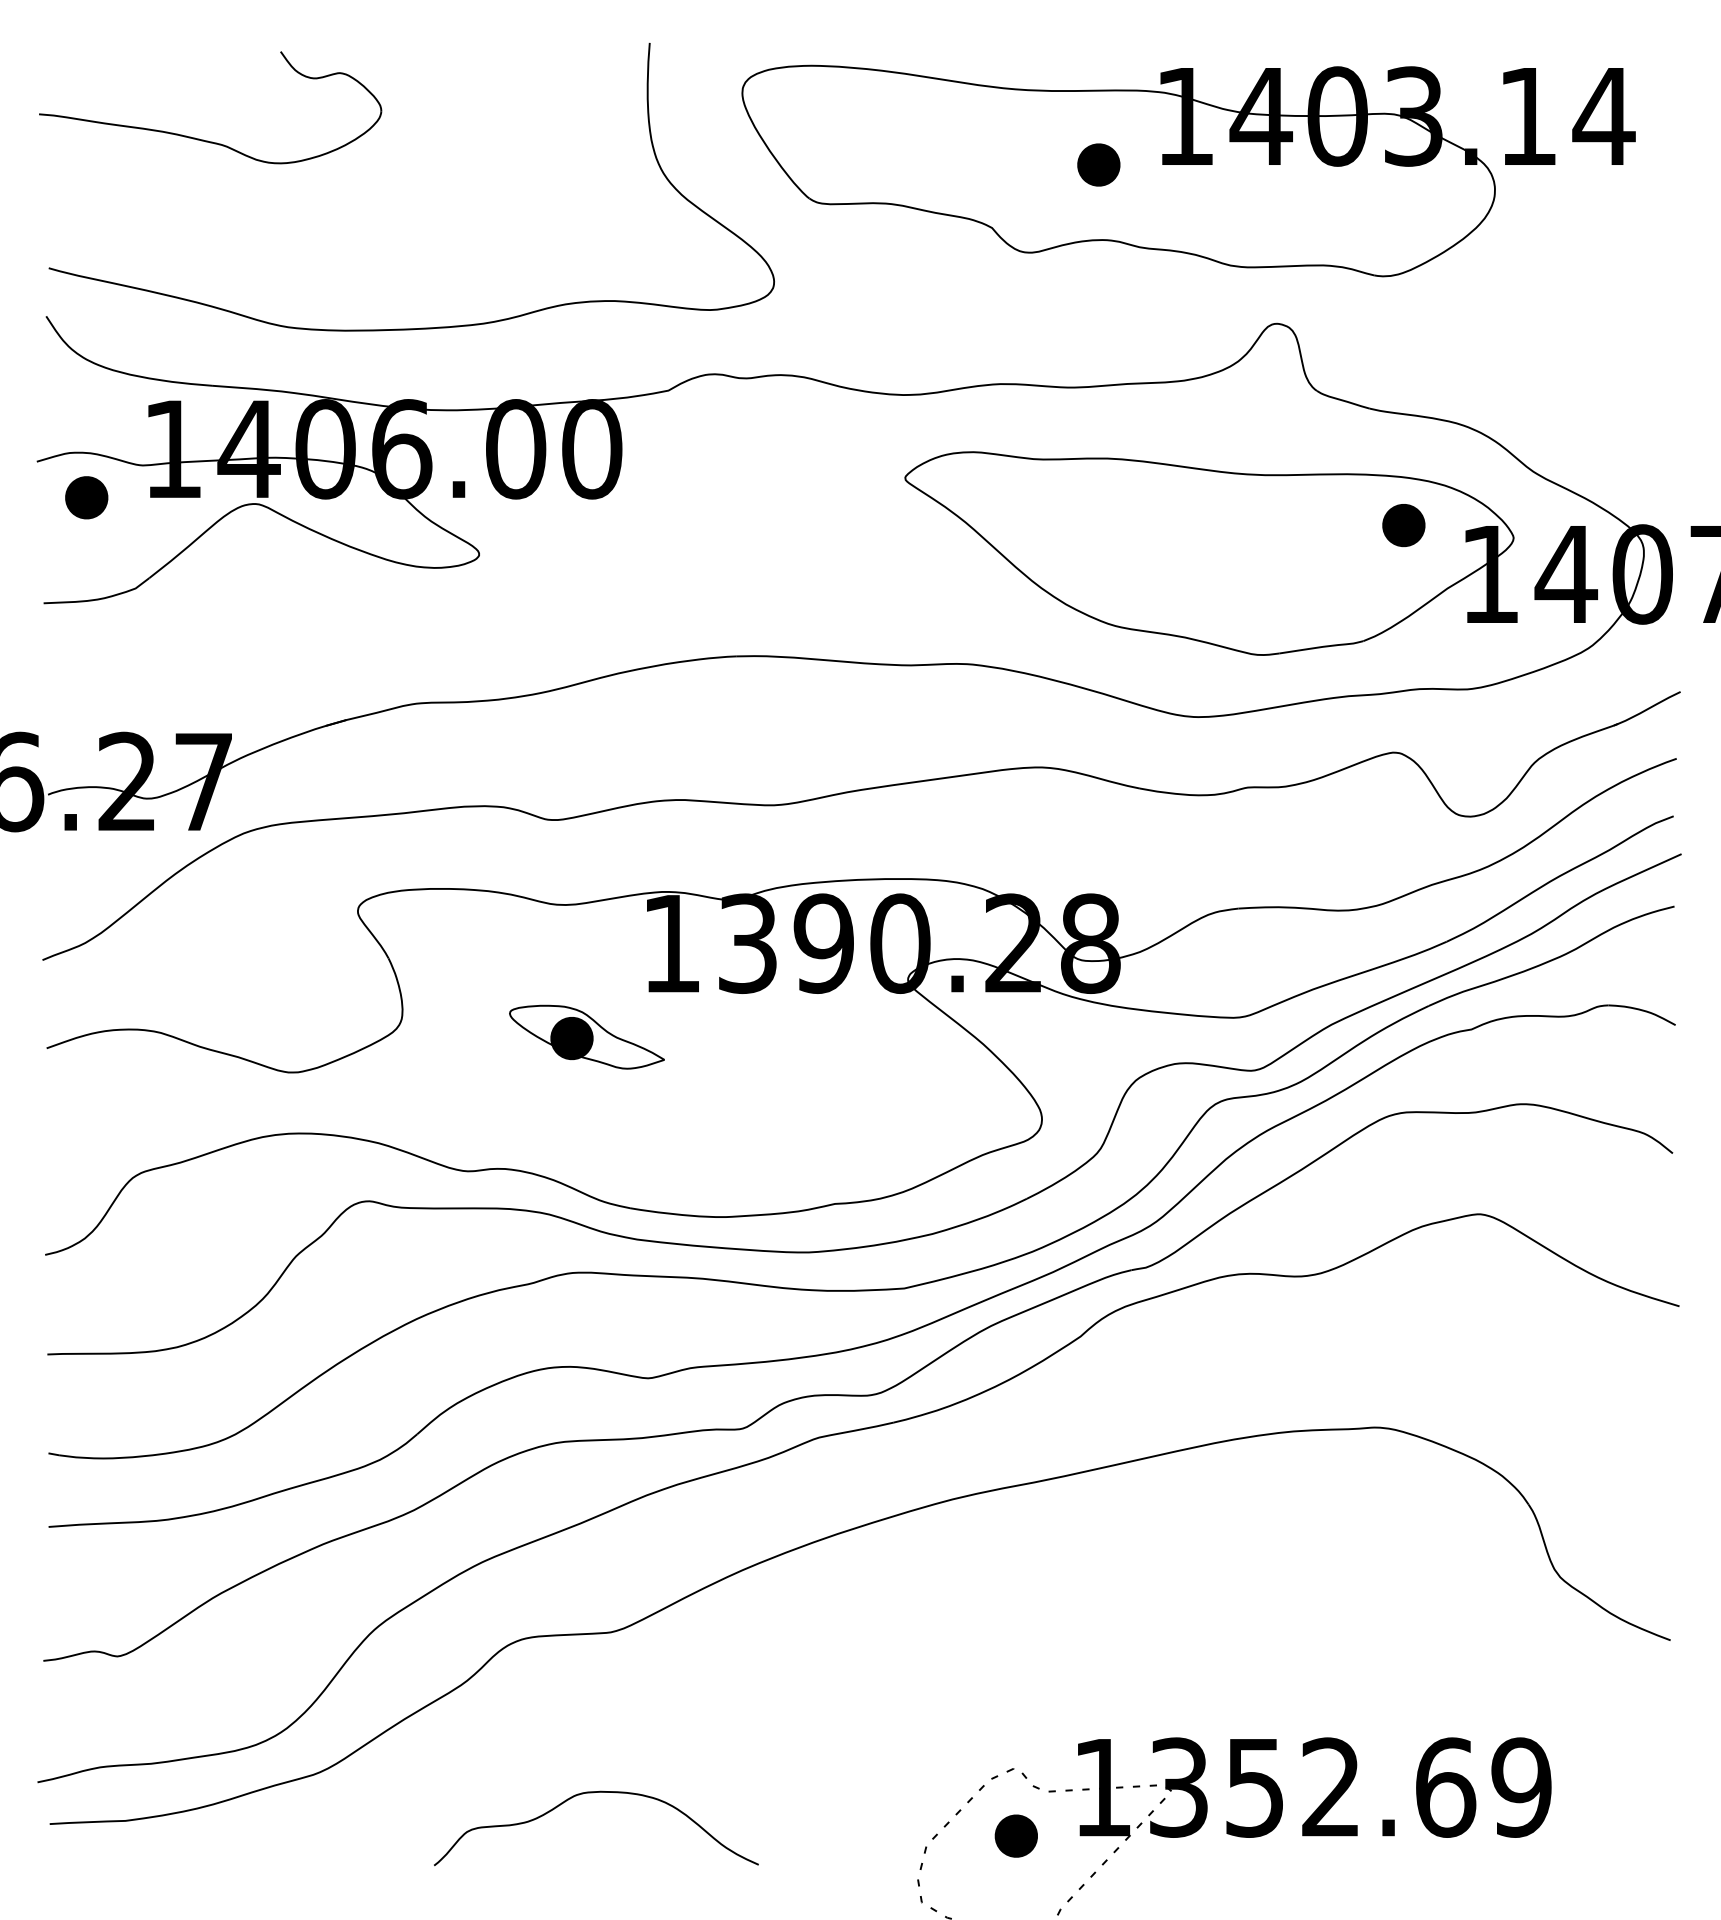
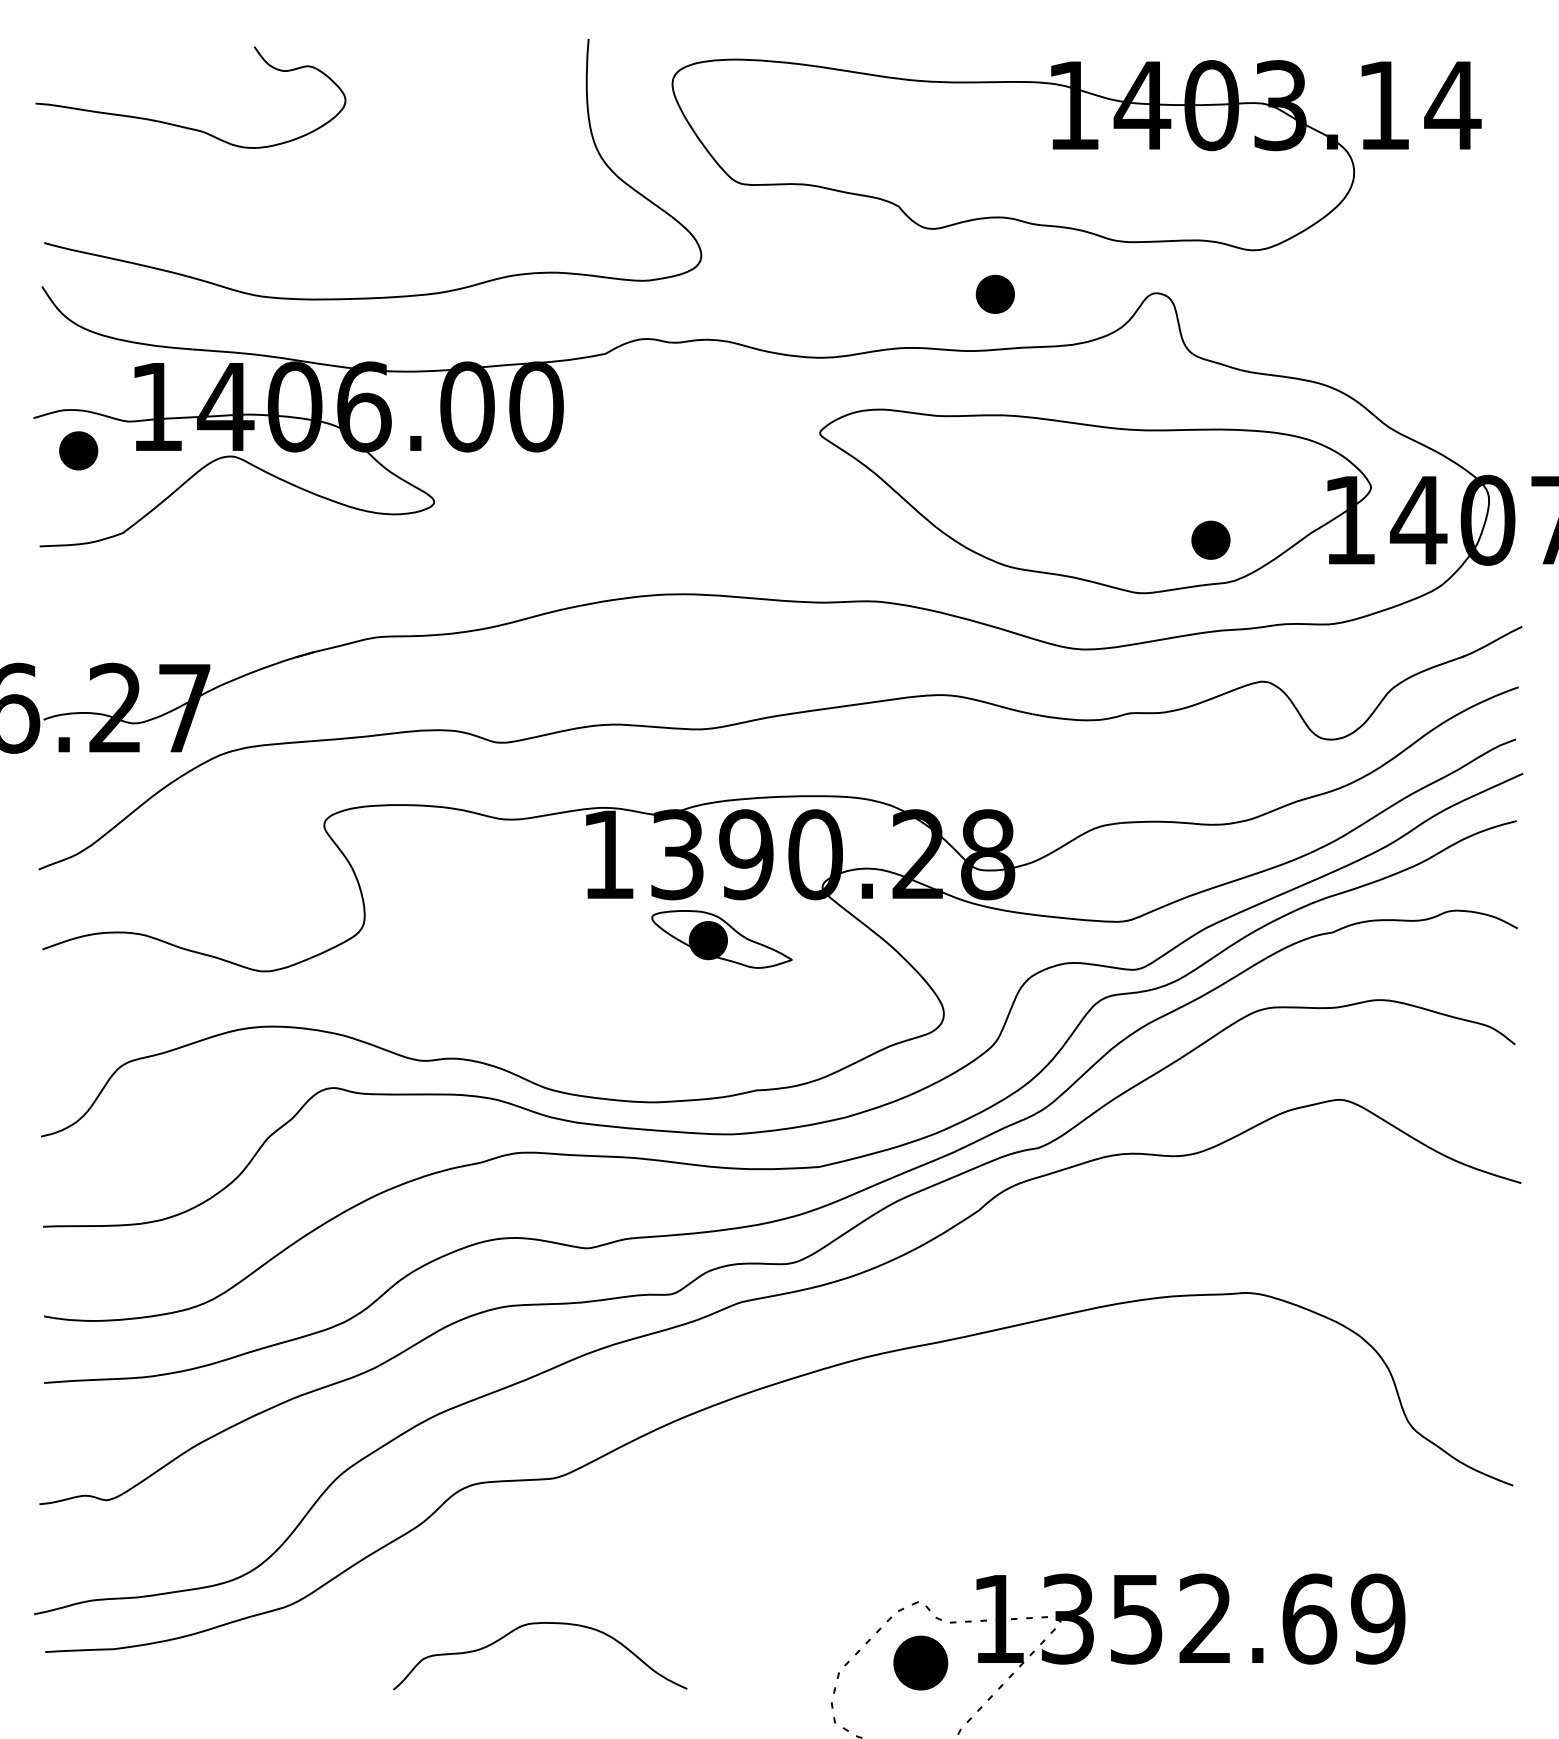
part: (1098, 164) -> (995, 293), moved
part: (1403, 525) -> (1210, 540), moved
part: (586, 1036) -> (721, 938), moved
part: (1015, 1835) -> (919, 1662), size x1.4

